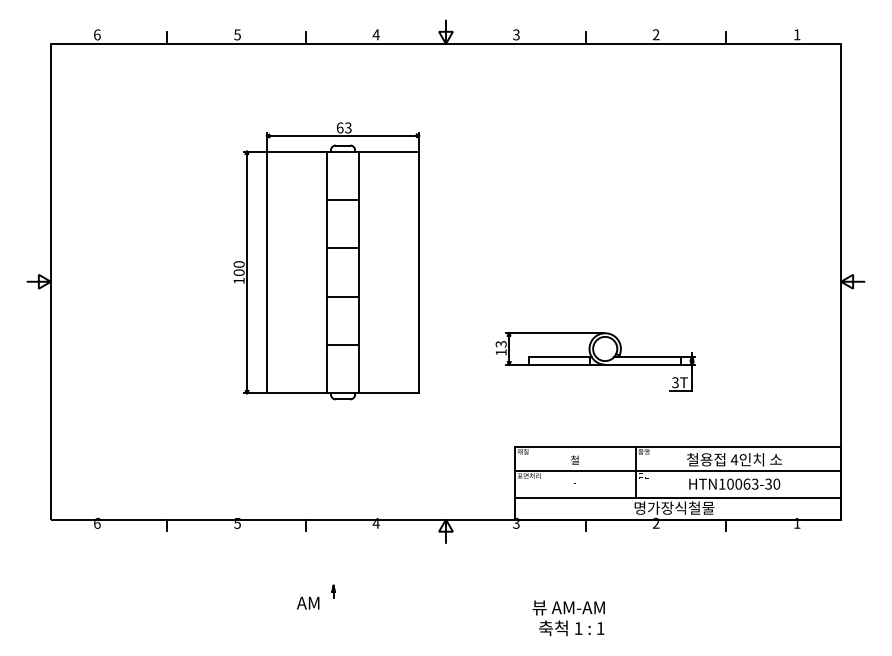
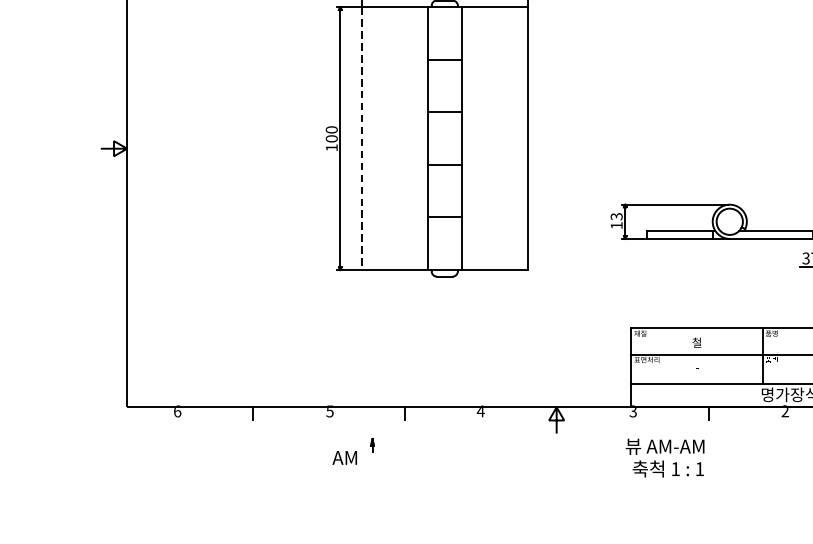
line: (266, 272) -> (361, 138), solid -> dashed
part: (315, 596) -> (352, 450), moved
text: (568, 618) -> (664, 458), moved

